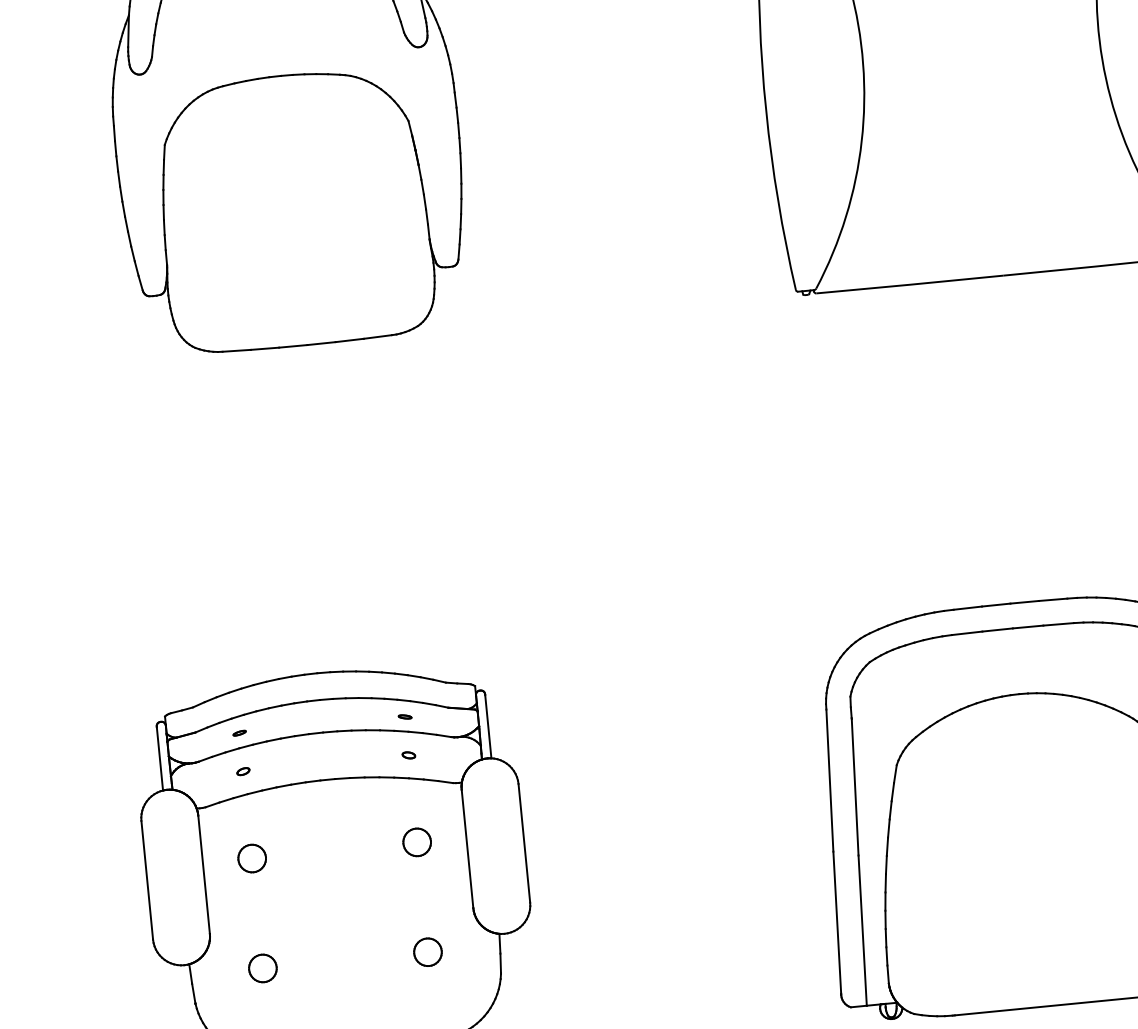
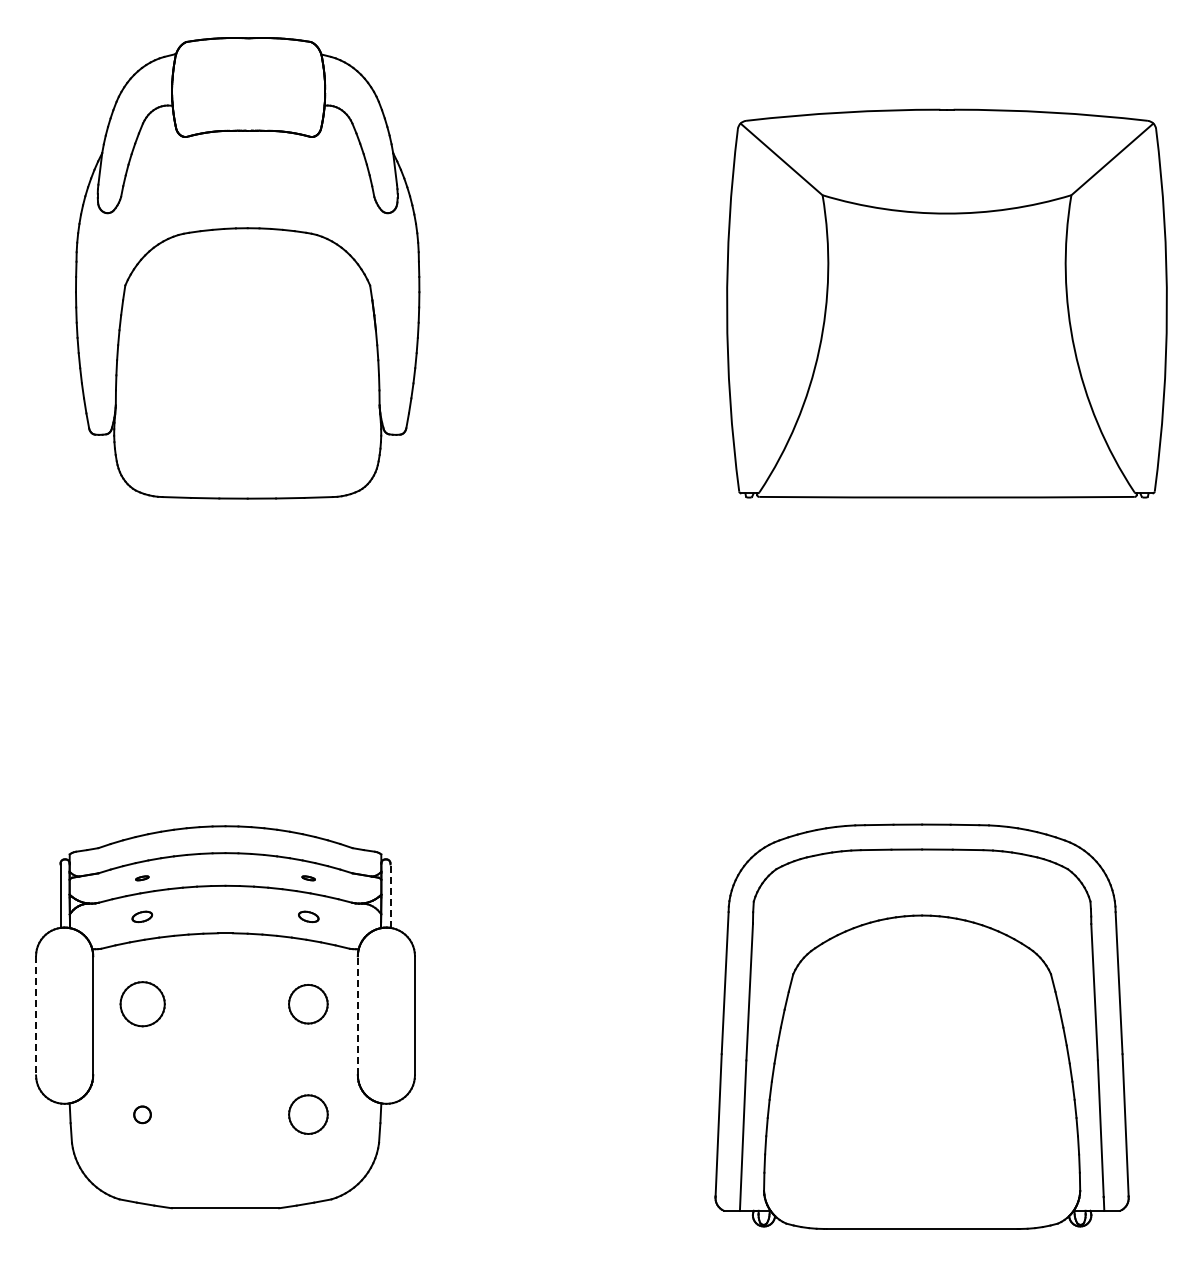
line: (488, 727) -> (390, 896), solid -> dashed
part: (408, 754) -> (308, 916), size x1.6
part: (243, 771) -> (142, 916), size x1.6
part: (417, 842) -> (308, 1004), size x1.4
line: (467, 848) -> (357, 1015), solid -> dashed
part: (252, 858) -> (142, 1004), size x1.6
line: (147, 880) -> (36, 1015), solid -> dashed
part: (428, 952) -> (308, 1114), size x1.4
part: (262, 968) -> (142, 1114), size x0.6

